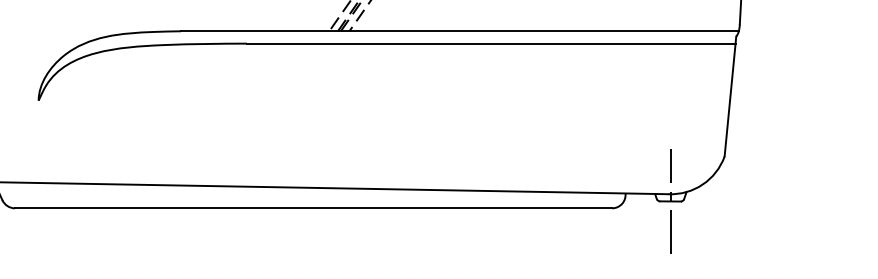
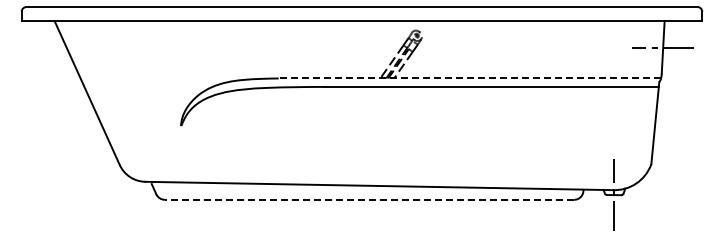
line: (459, 31) -> (469, 78), solid -> dashed
line: (313, 207) -> (369, 199), solid -> dashed

